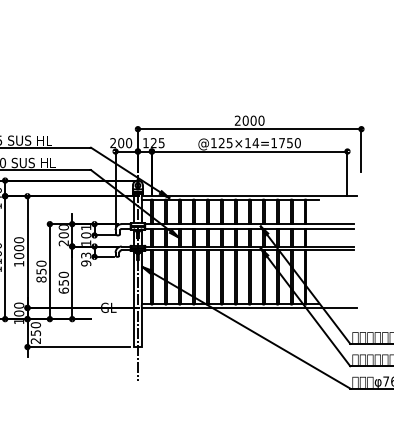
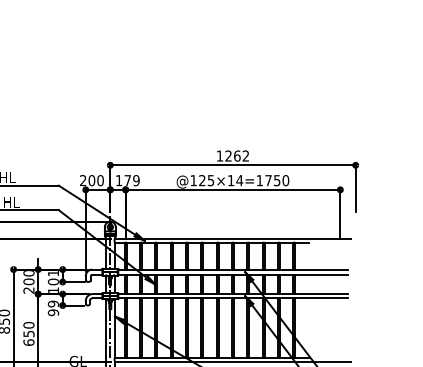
text: (249, 120) -> (232, 155), 2000 -> 1262
text: (157, 143) -> (131, 181), 125 -> 179
text: (86, 255) -> (53, 303), 93 -> 99

